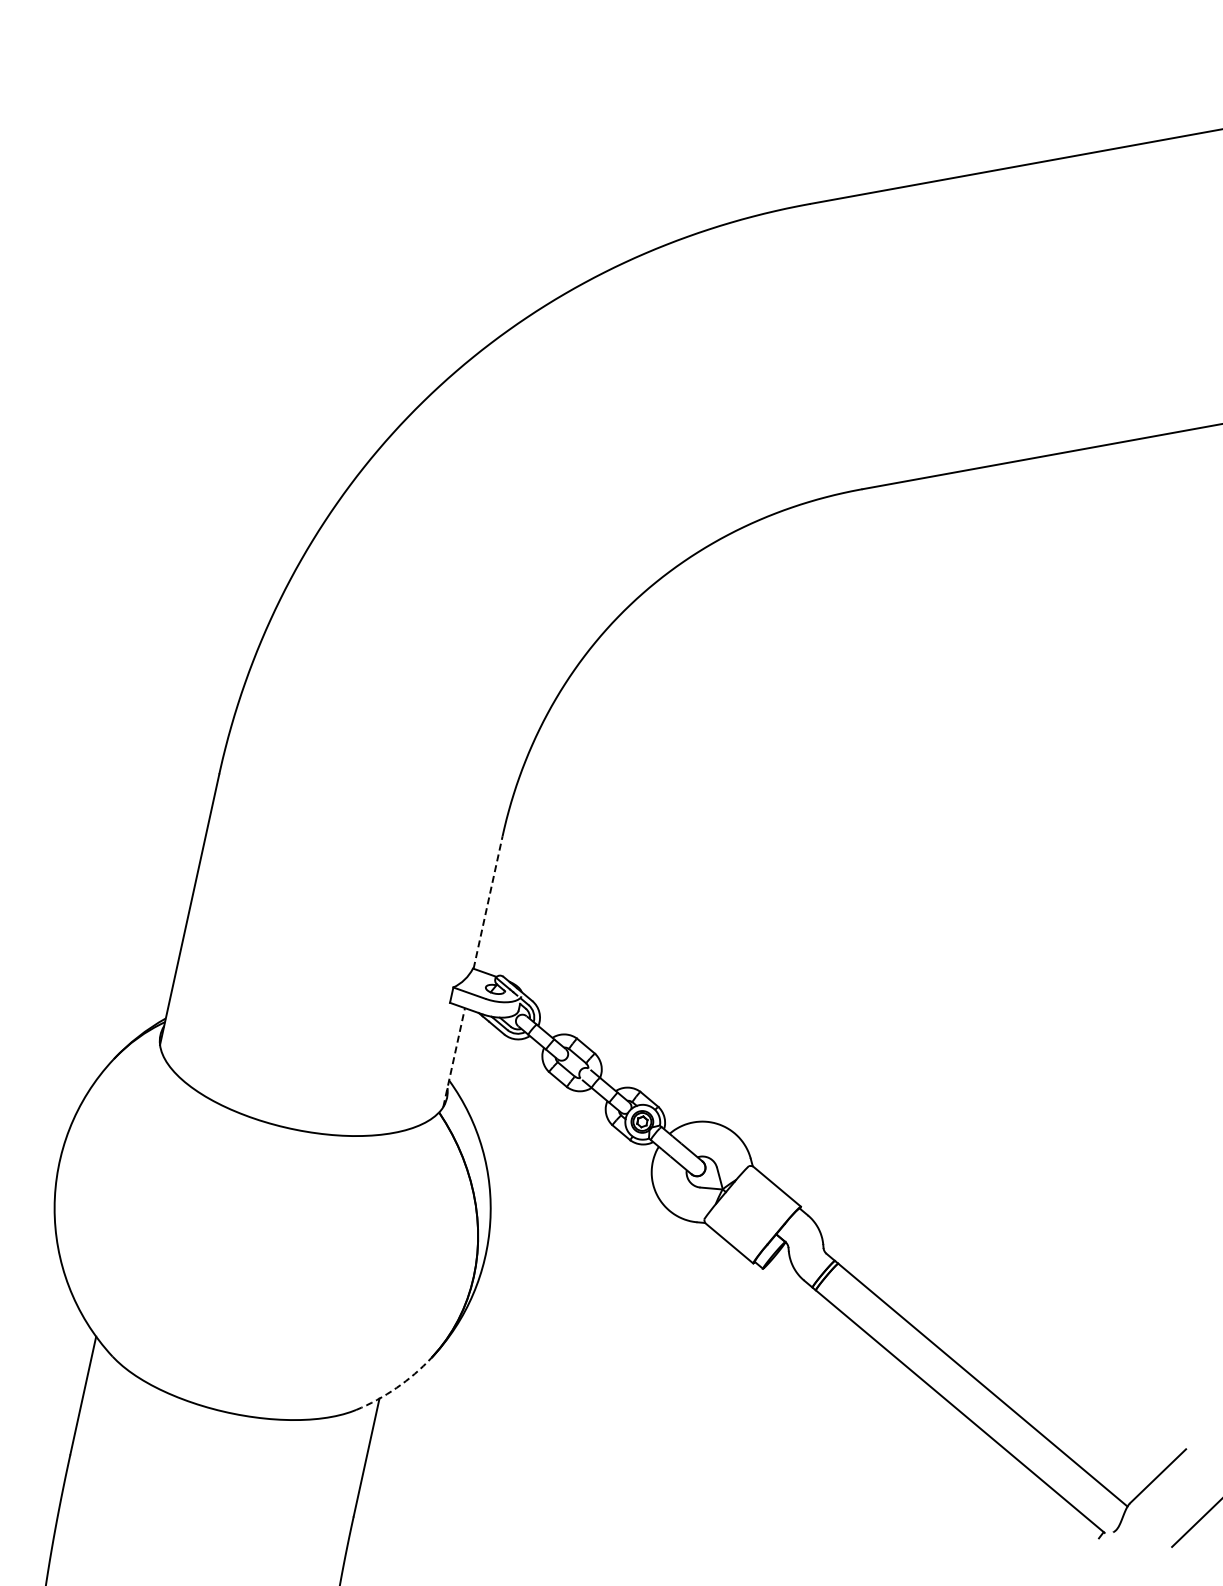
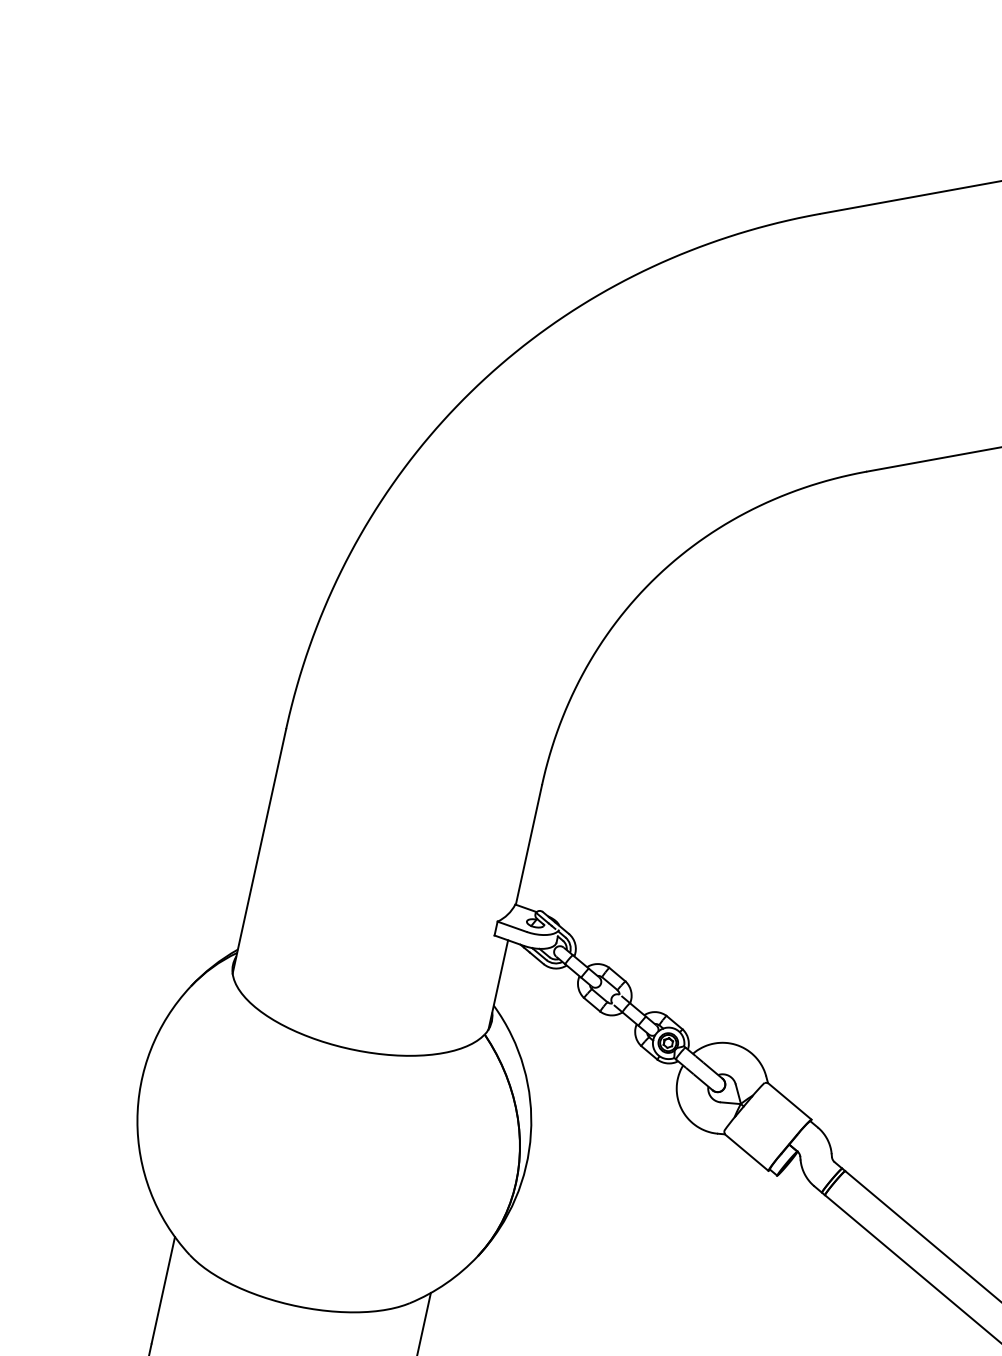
line: (488, 902) -> (529, 844), dashed -> solid
line: (454, 1057) -> (498, 984), dashed -> solid
arc: (396, 1387) -> (446, 1282), dashed -> solid

